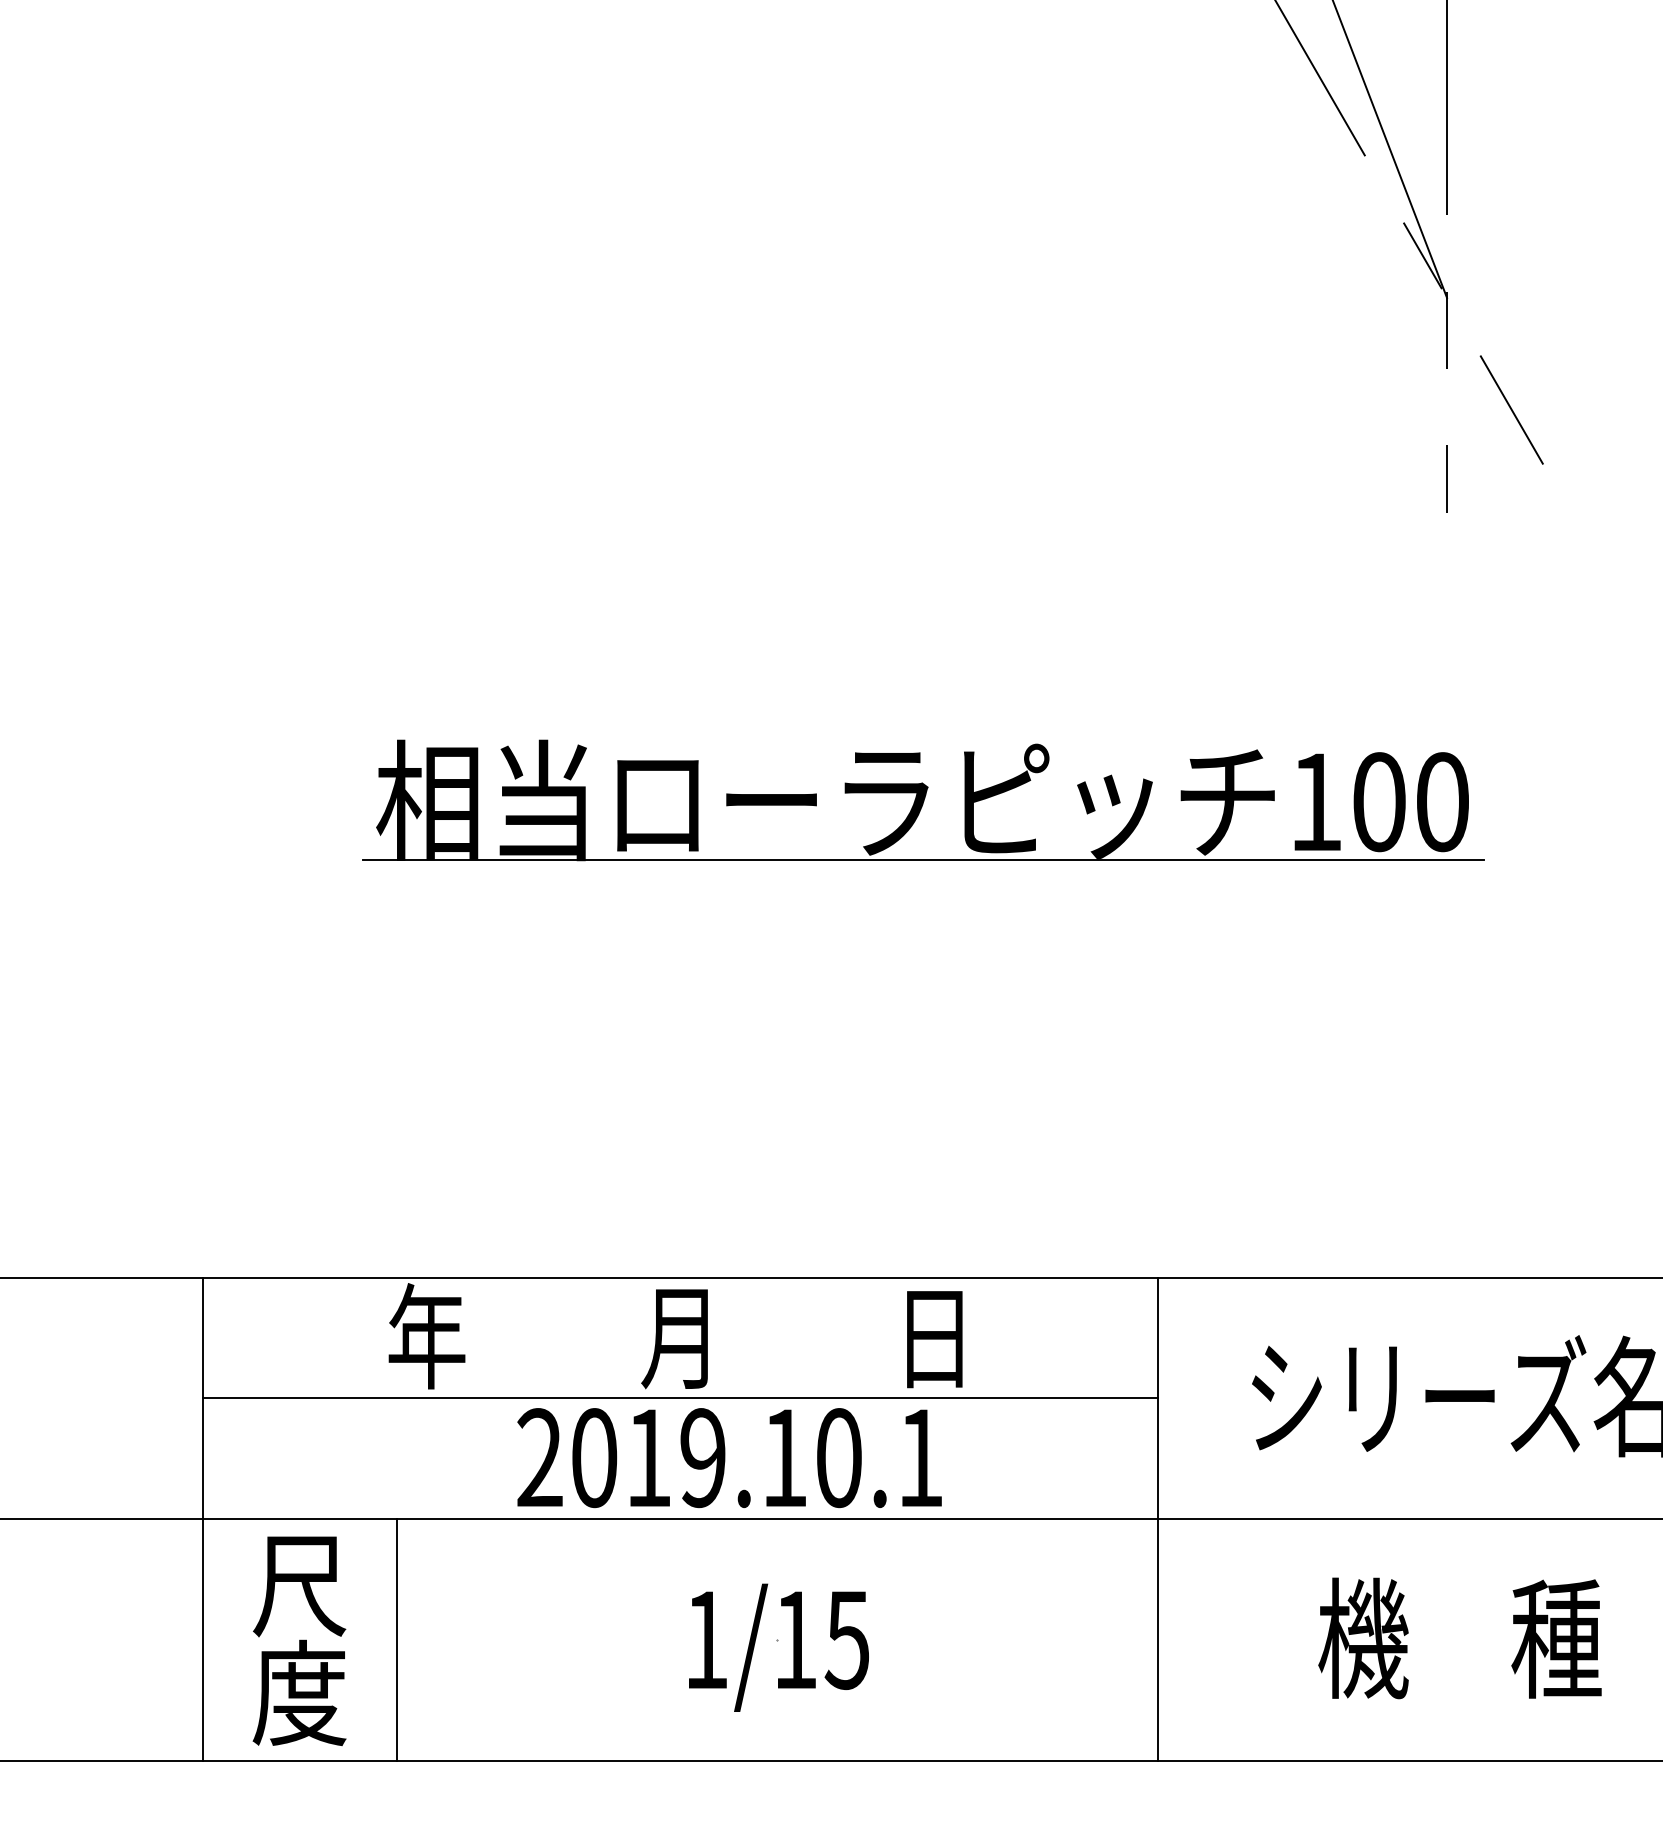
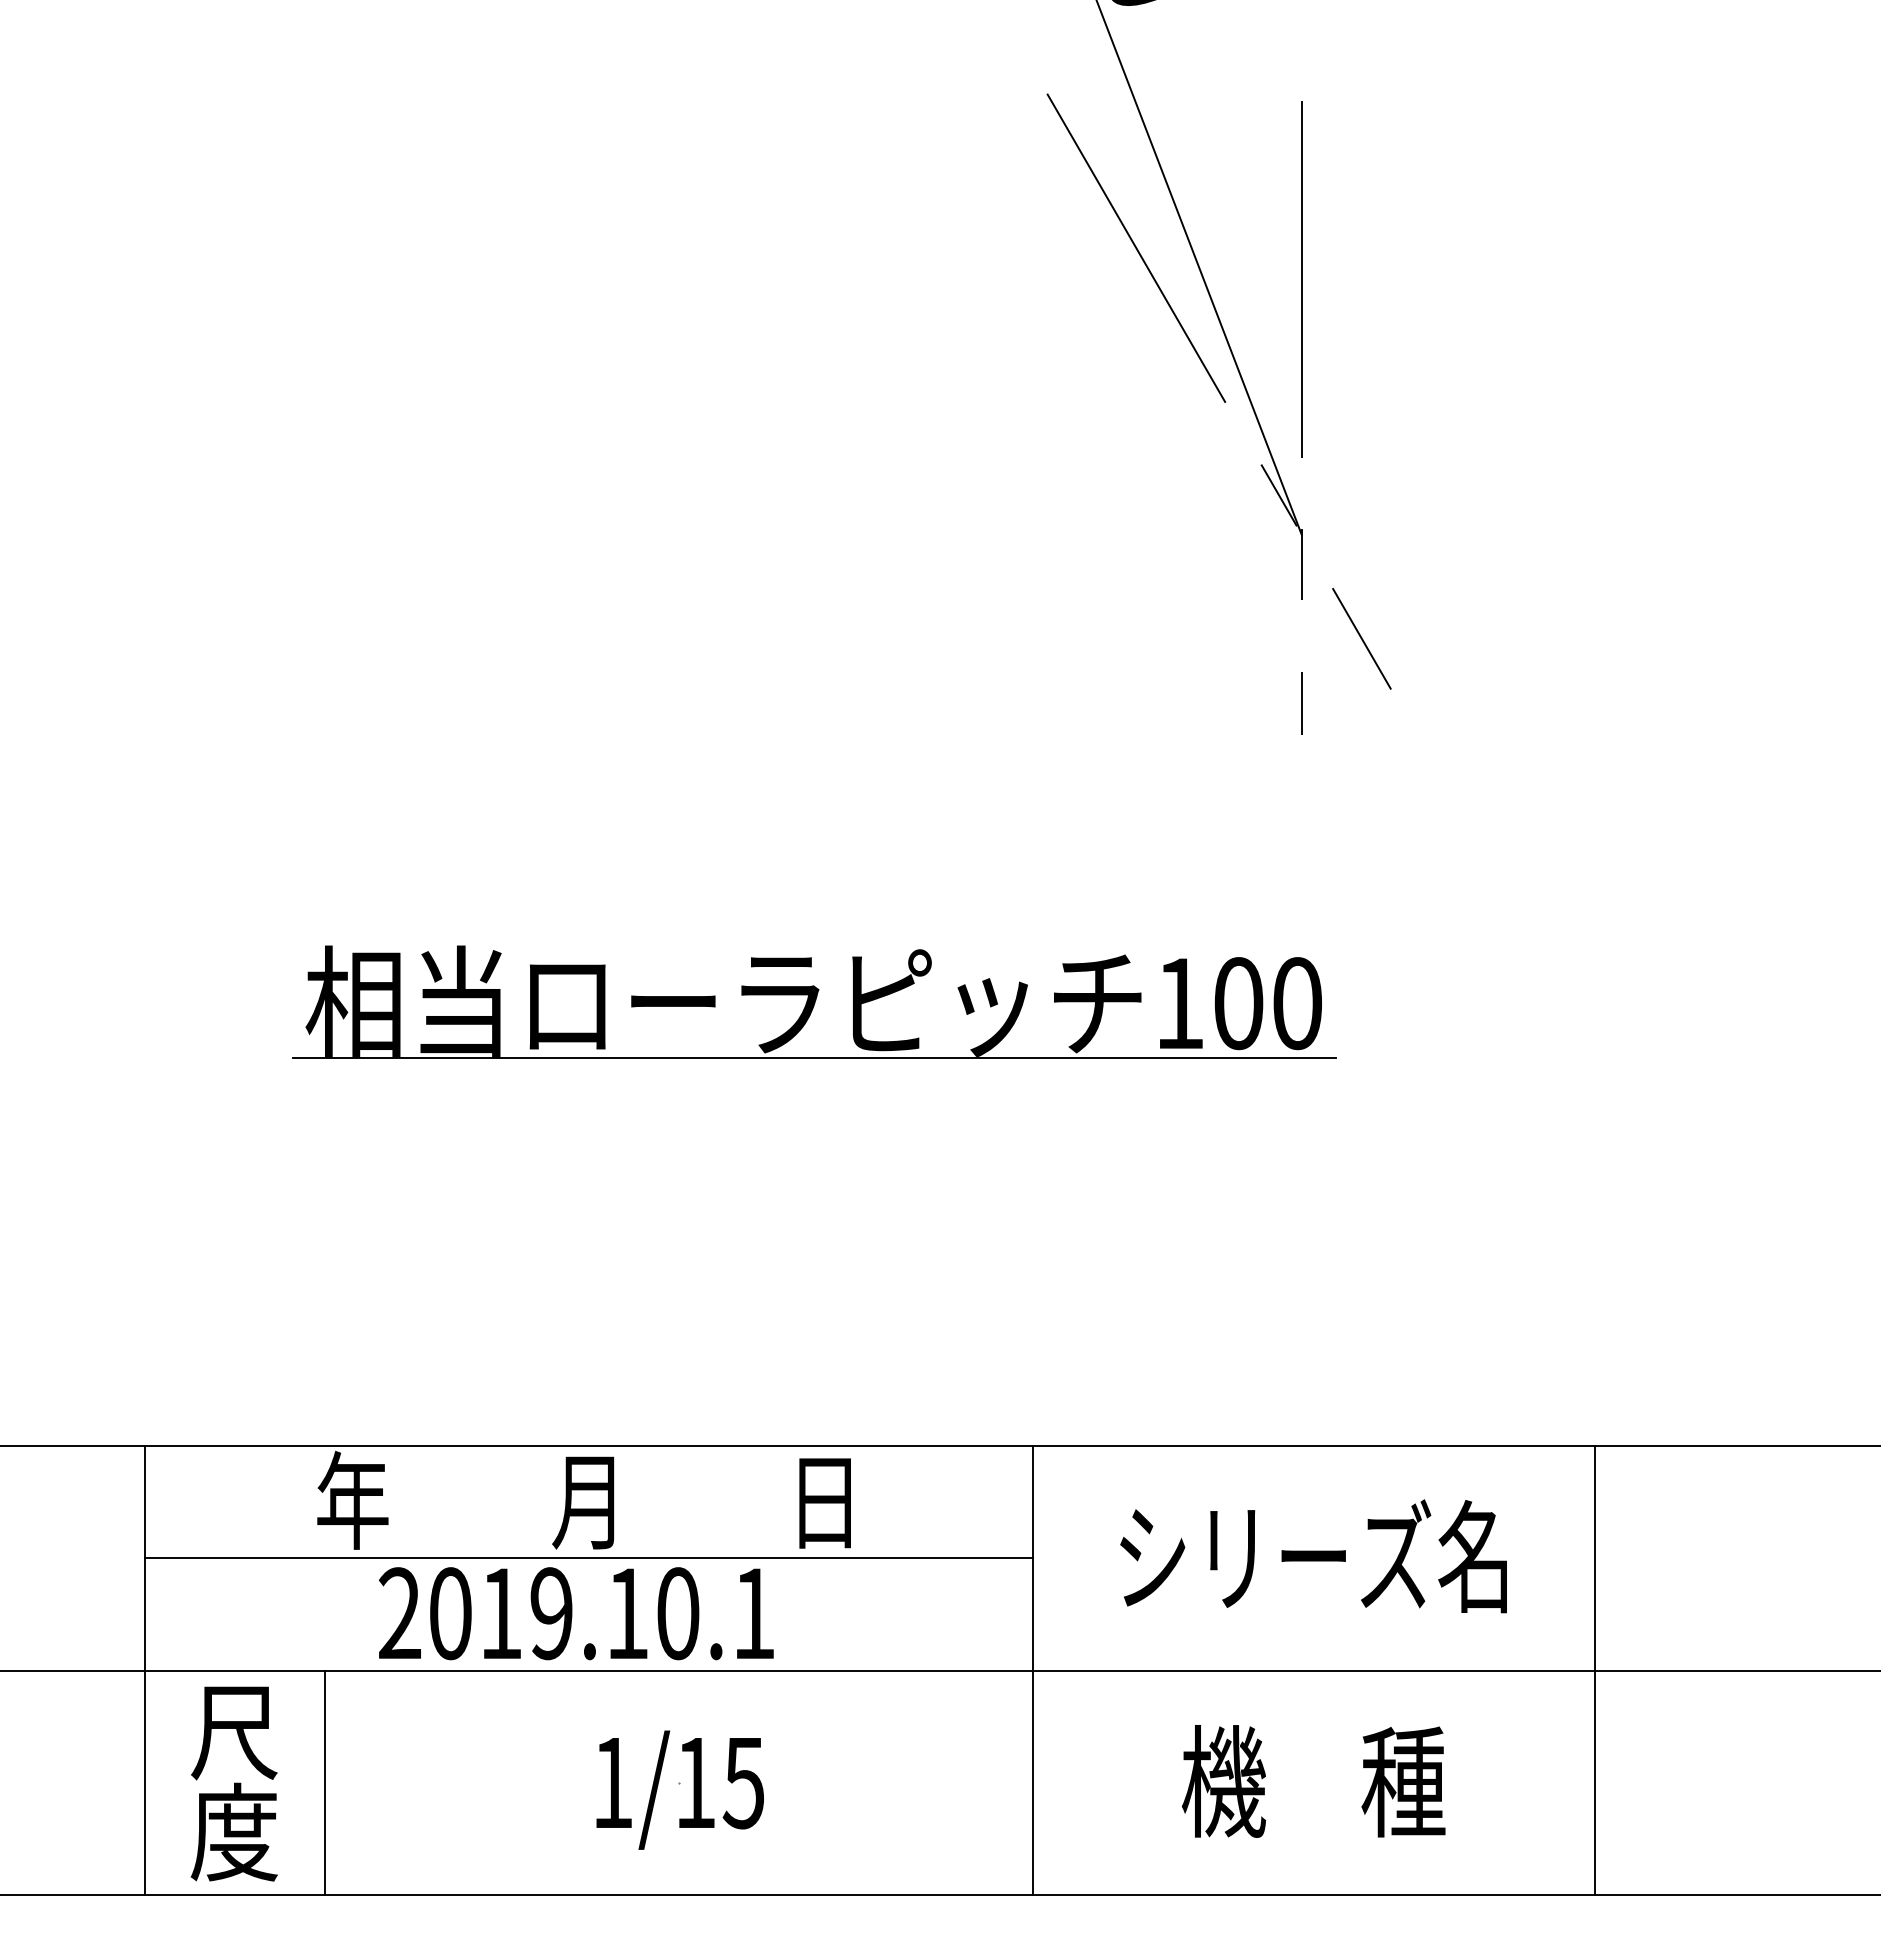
text: (729, 1457) -> (576, 1613), moved

